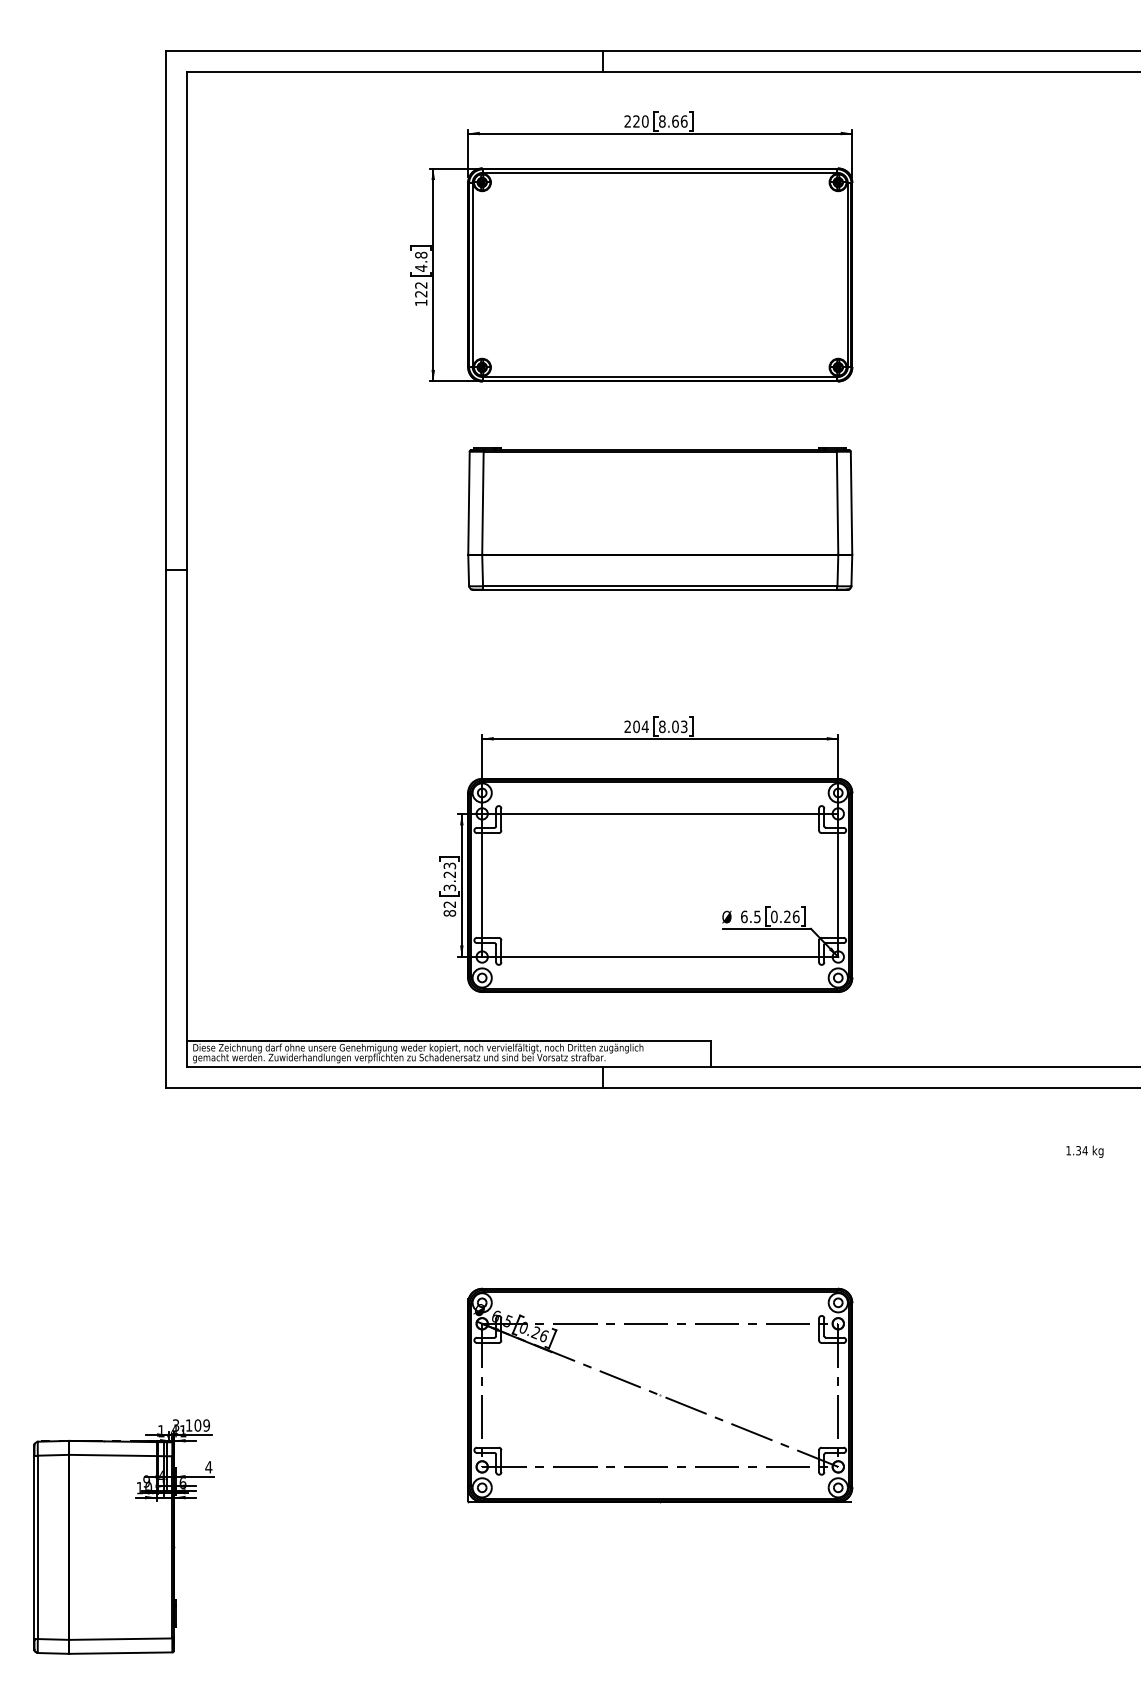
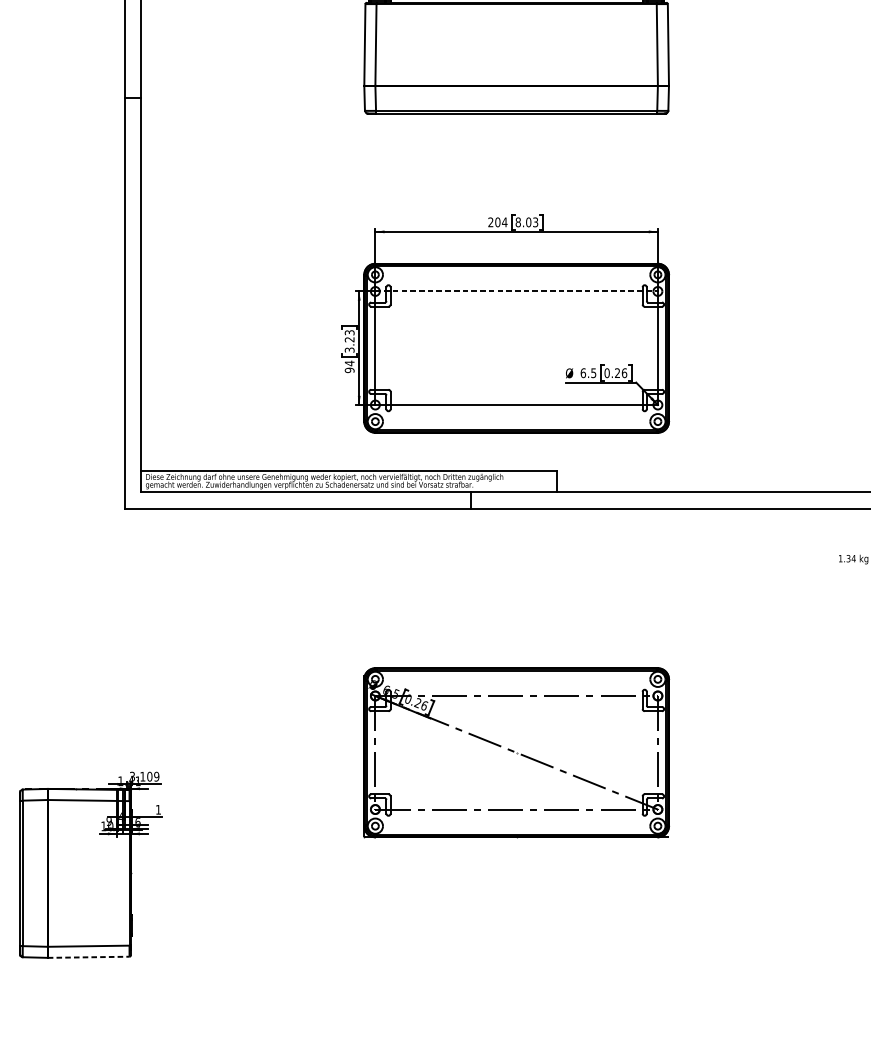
line: (660, 813) -> (516, 291), solid -> dashed
text: (449, 908) -> (349, 366), 82 -> 94
text: (208, 1467) -> (158, 810), 4 -> 1
line: (120, 1653) -> (88, 957), solid -> dashed

